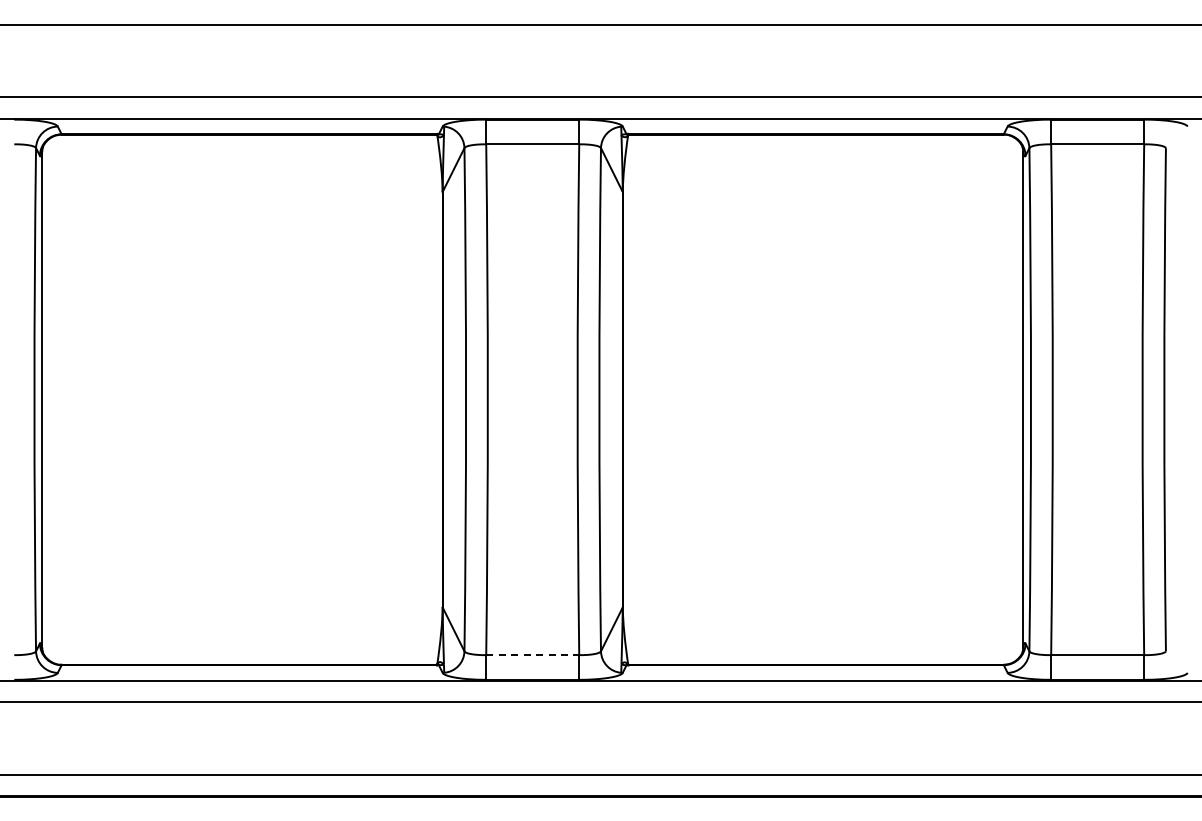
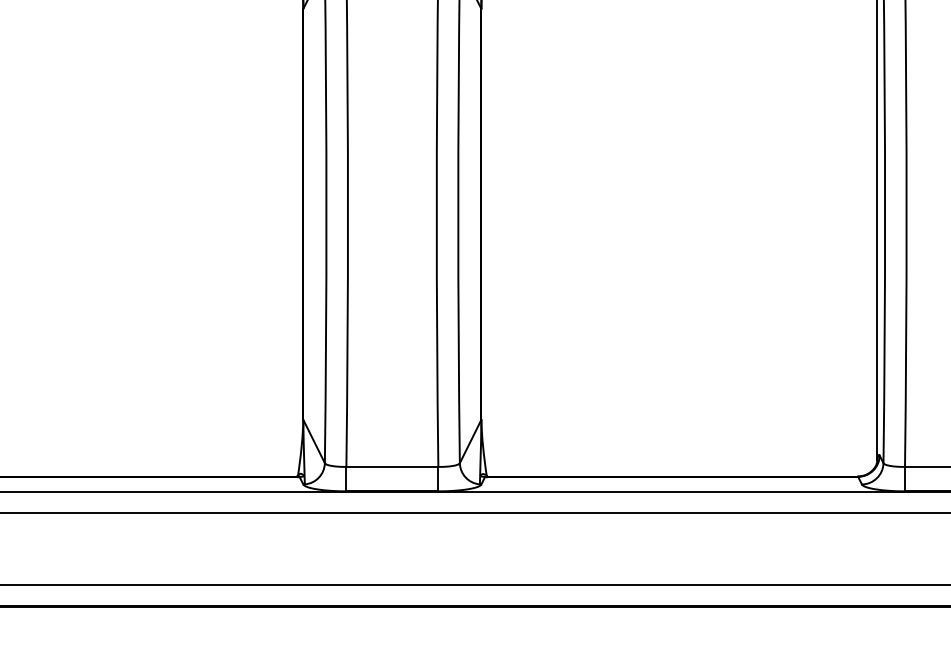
line: (532, 655) -> (392, 467), dashed -> solid

